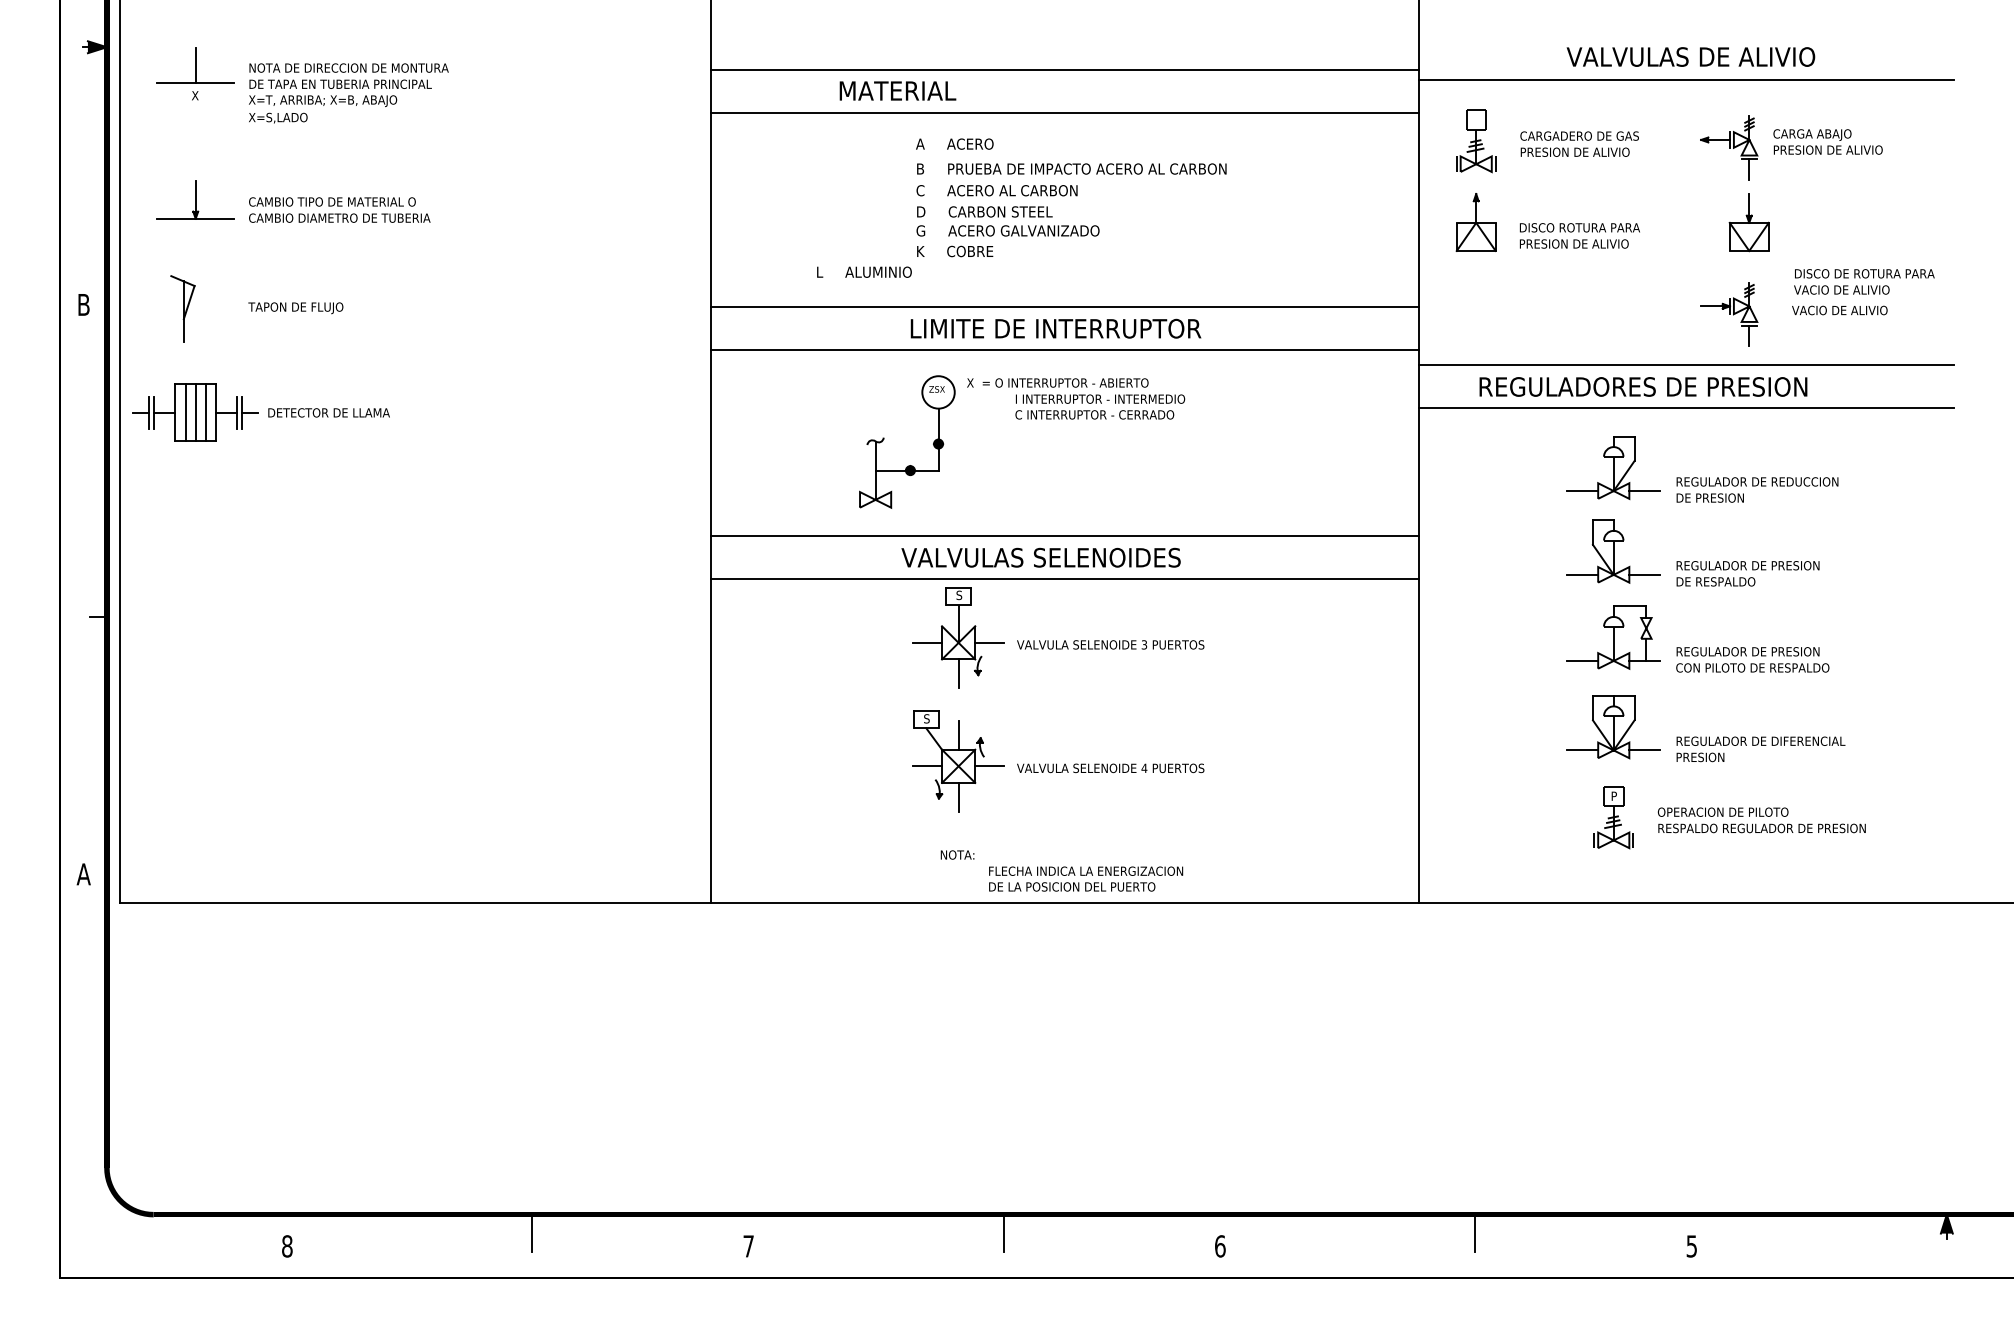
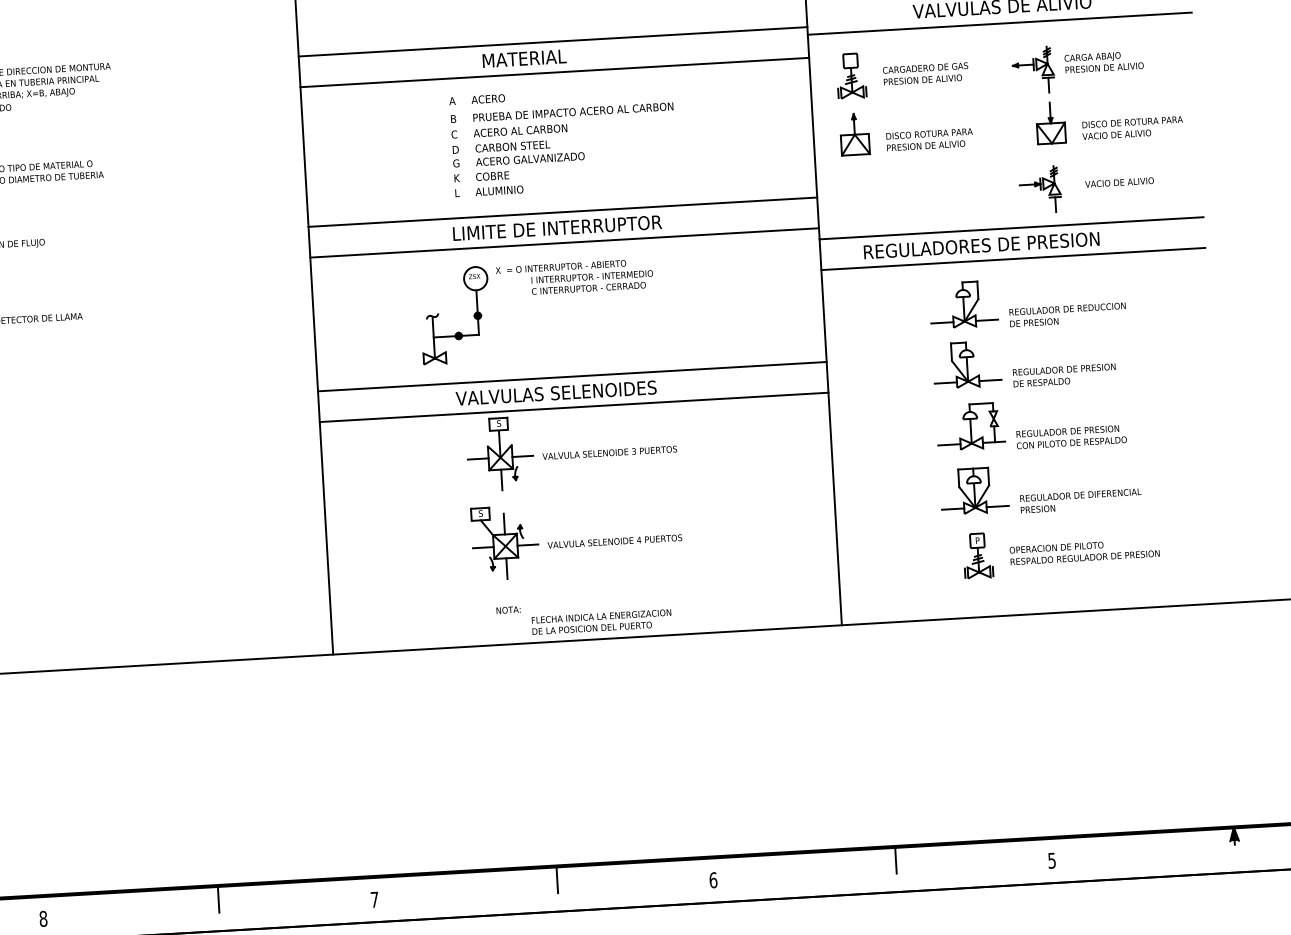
text: (897, 90) -> (524, 58), moved
text: (864, 271) -> (489, 190), moved
text: (1864, 281) -> (1132, 127), moved

